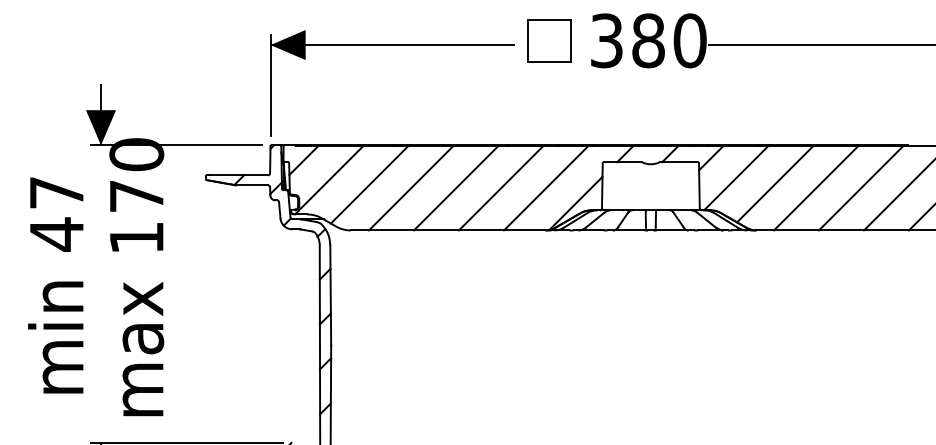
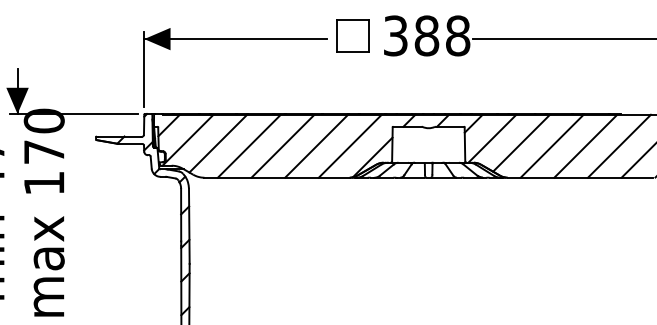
text: (689, 40) -> (457, 35), 380 -> 388

